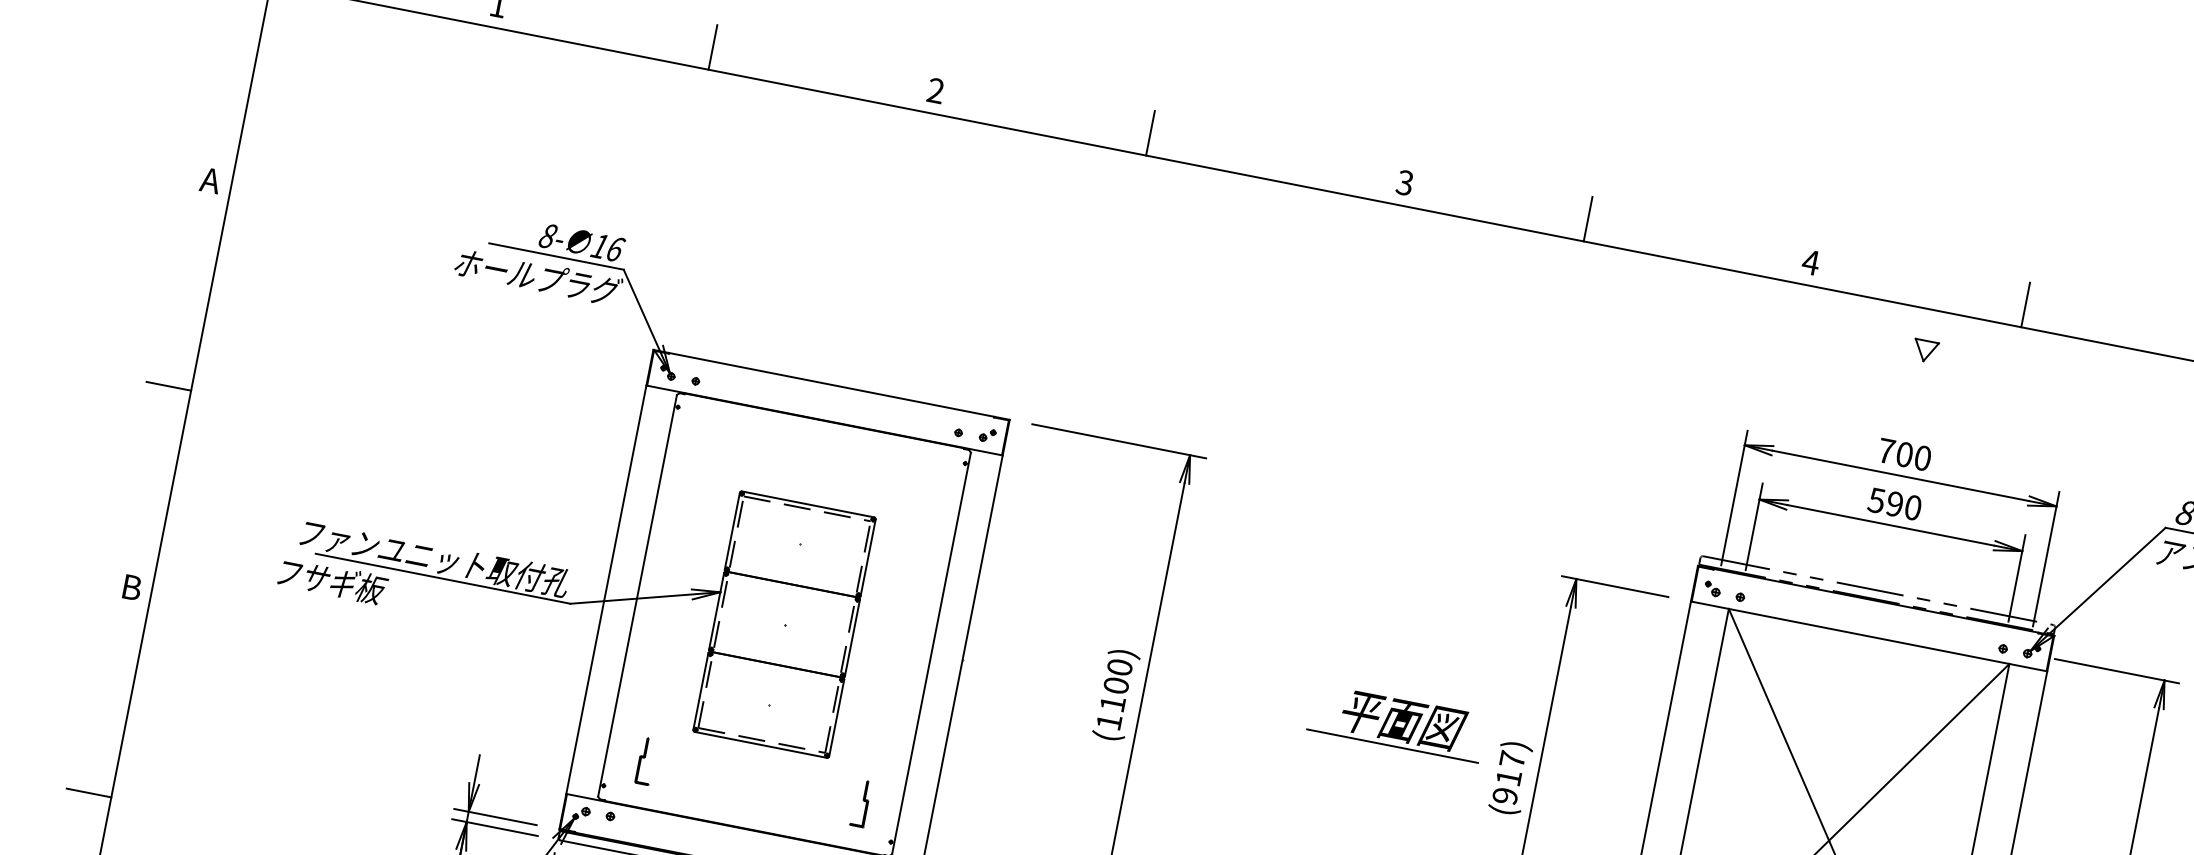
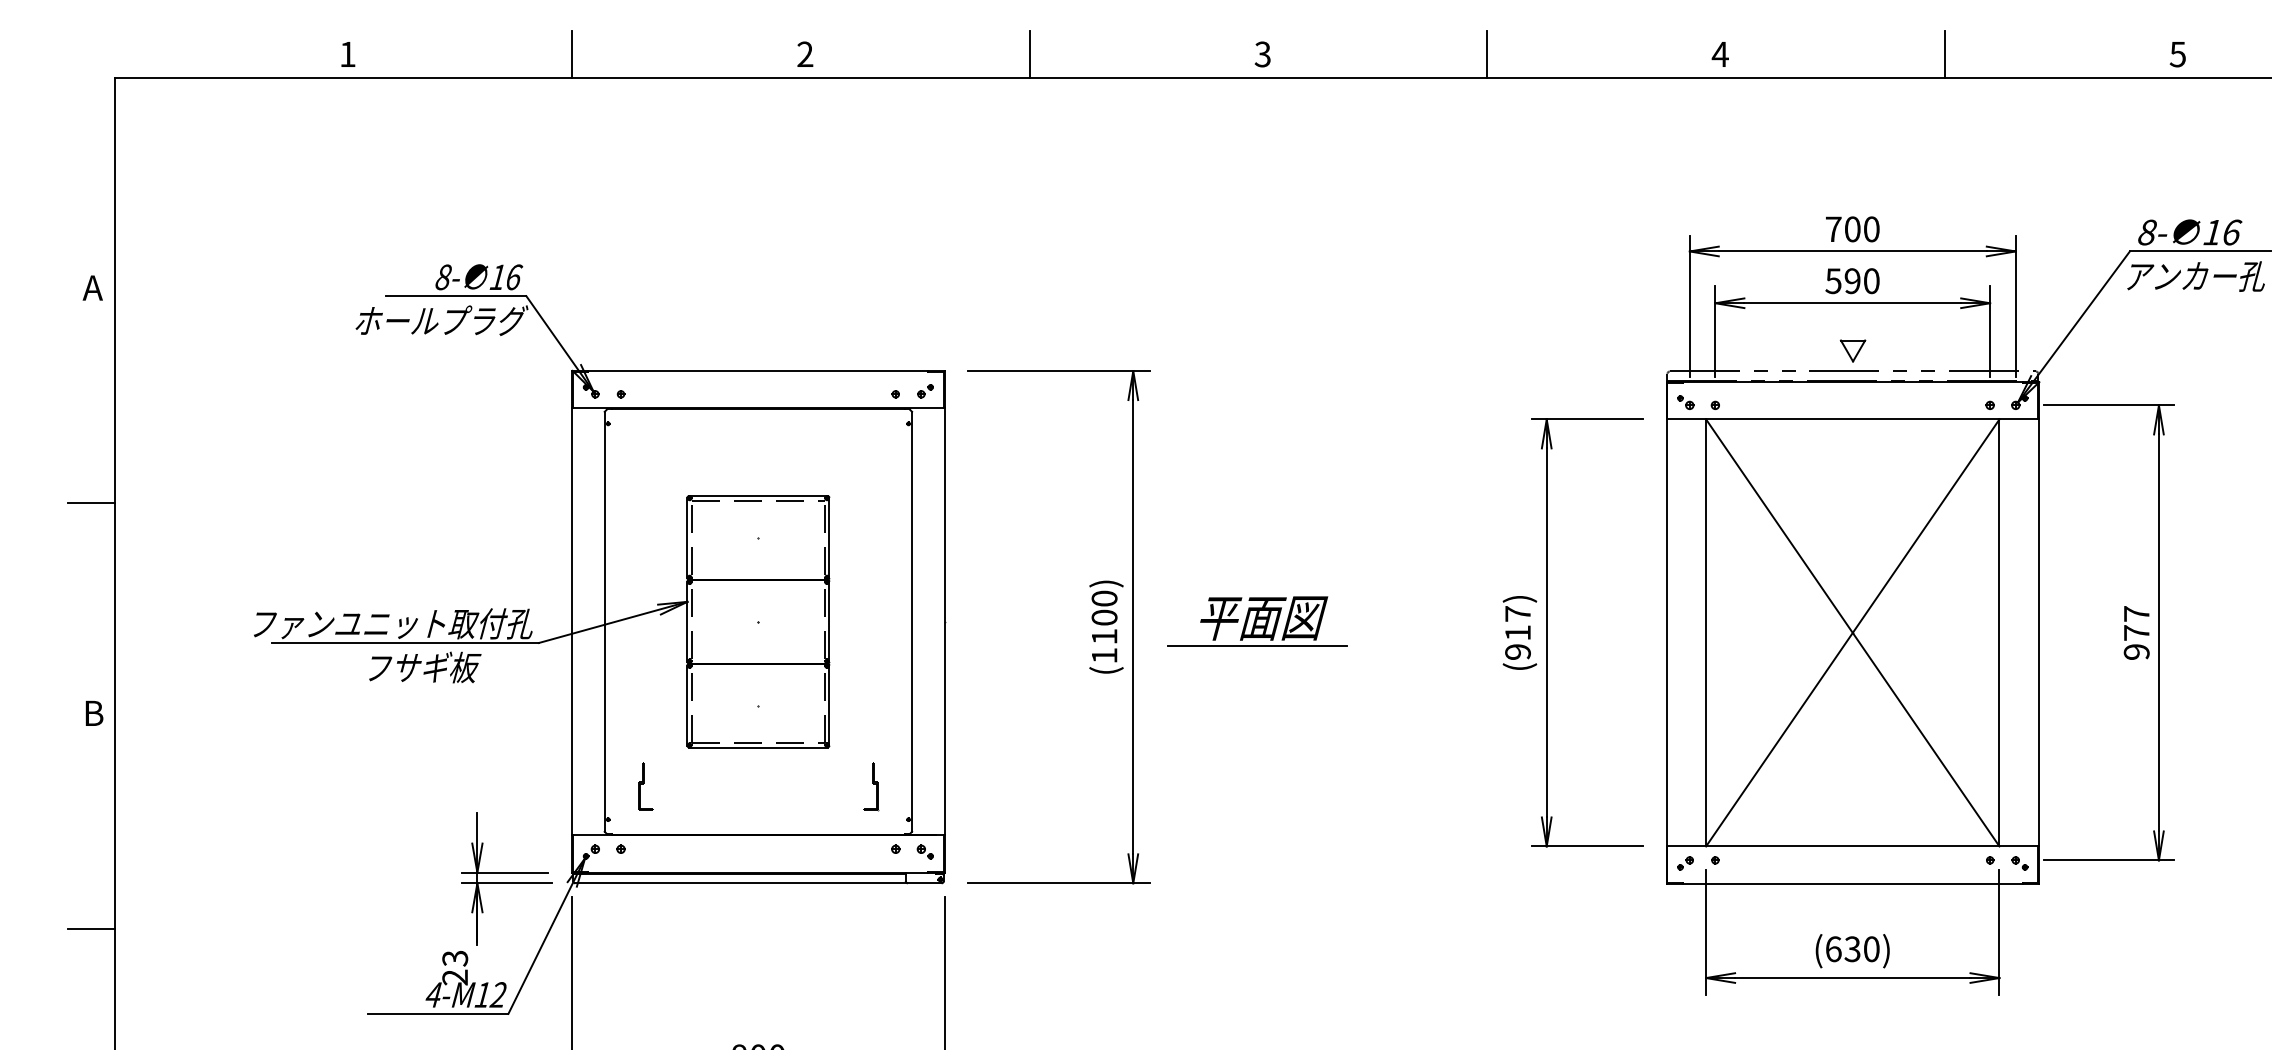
text: (1404, 182) -> (1262, 54), moved
part: (1924, 350) -> (1852, 350), moved
text: (333, 581) -> (425, 667), moved
part: (1397, 722) -> (1257, 621), moved

